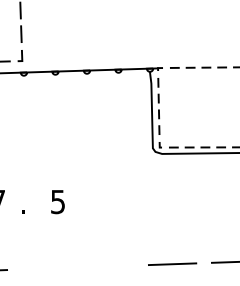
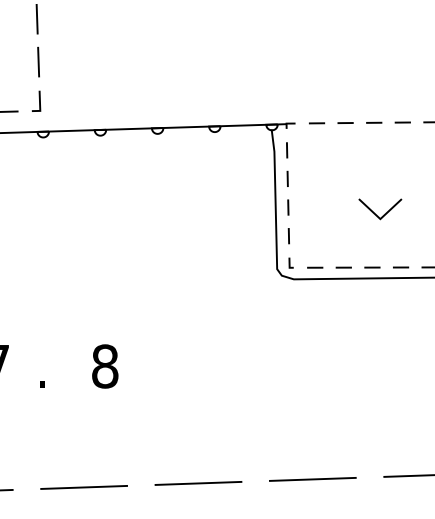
line: (207, 117) -> (376, 213), added
text: (57, 201) -> (104, 365), 5 -> 8
line: (109, 266) -> (198, 483), added
line: (46, 268) -> (84, 487), added

